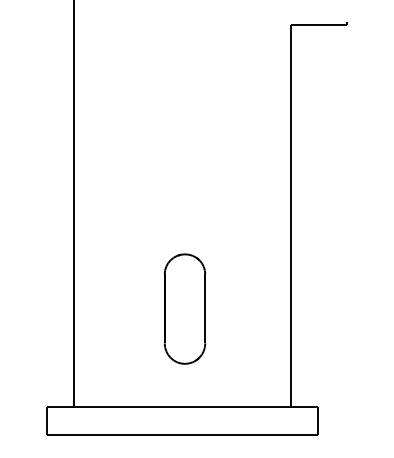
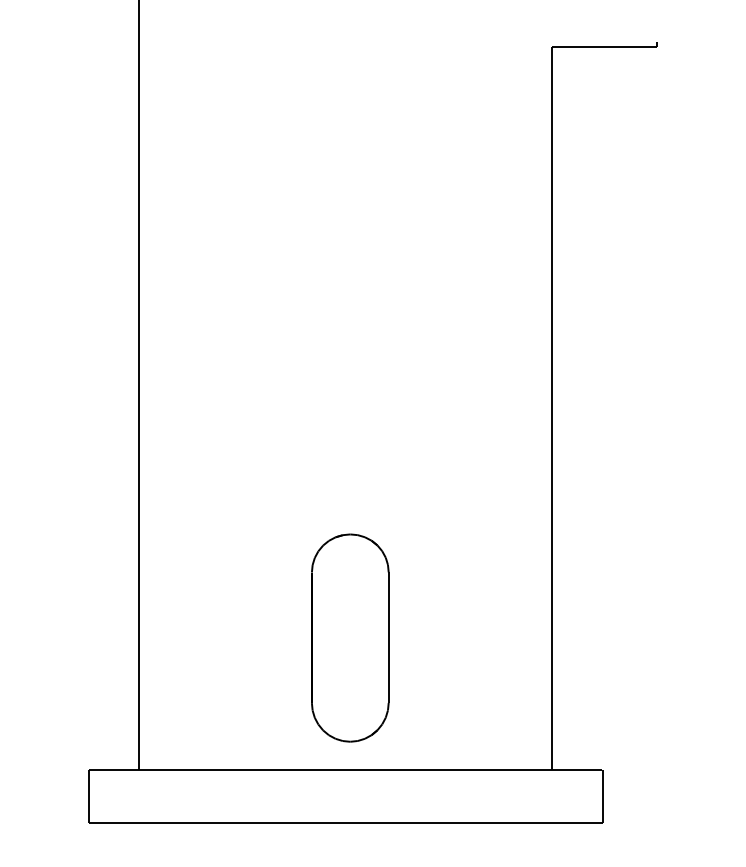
part: (184, 308) -> (349, 636), moved

